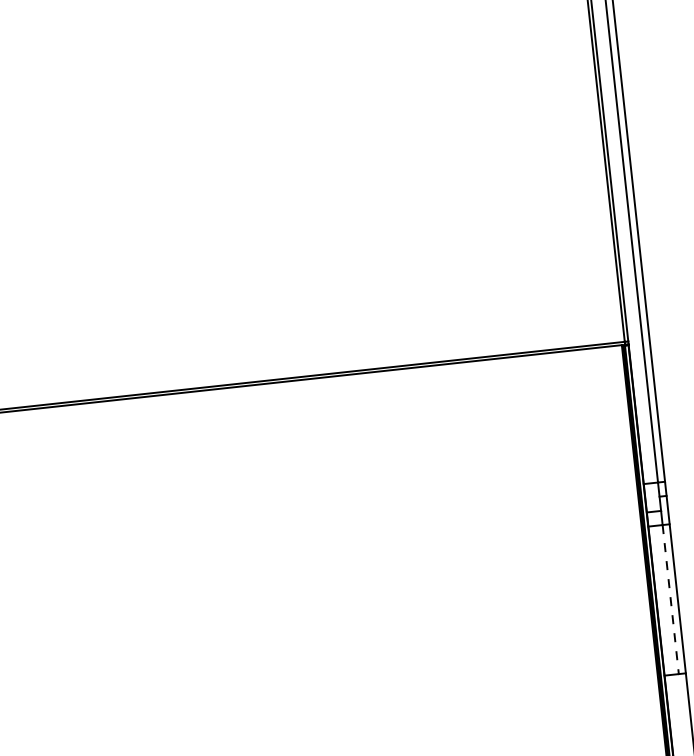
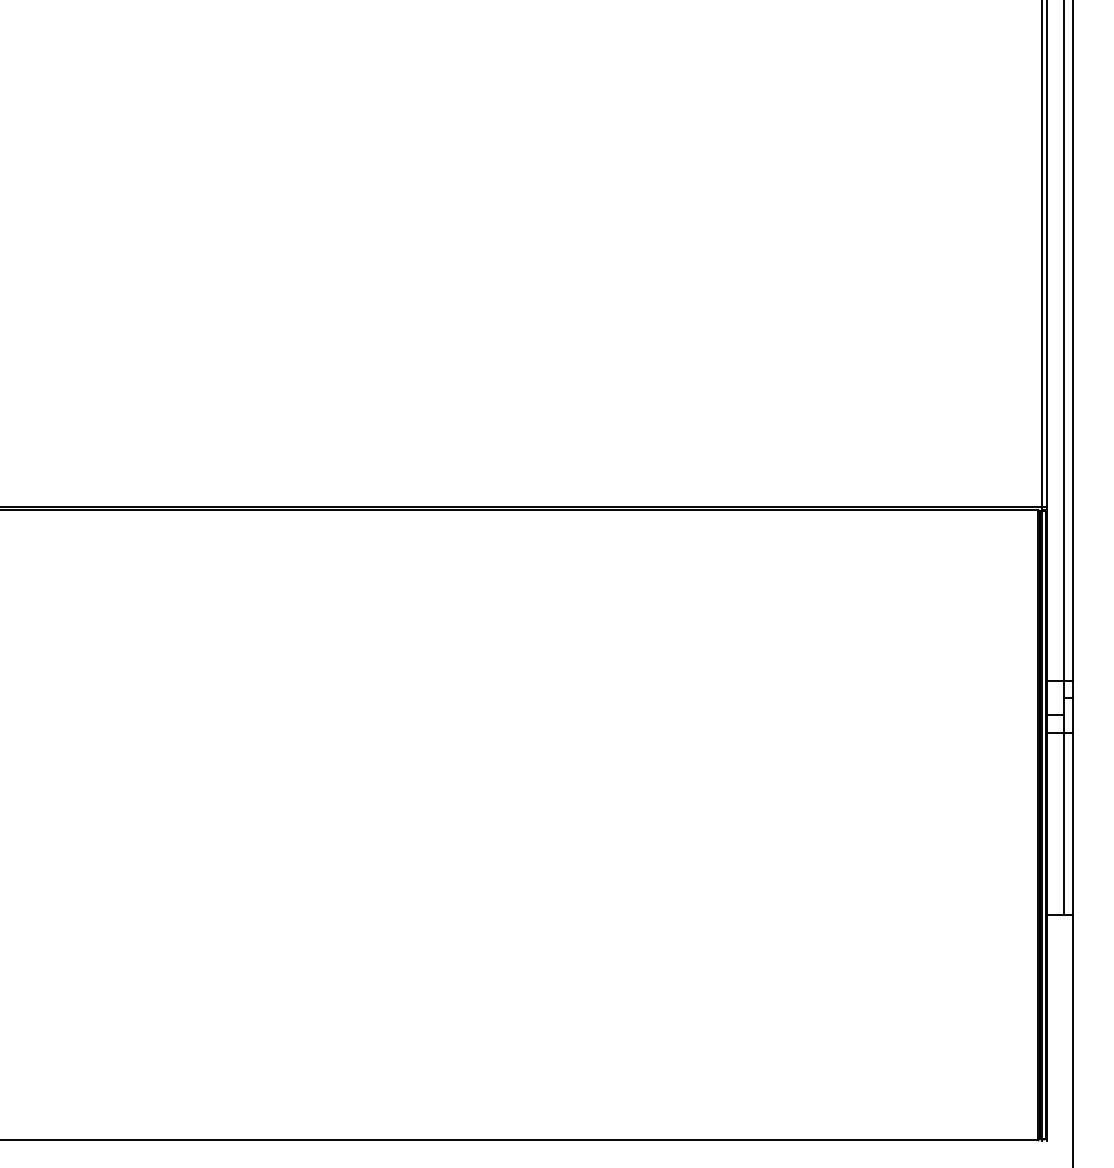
line: (671, 600) -> (1064, 824), dashed -> solid

